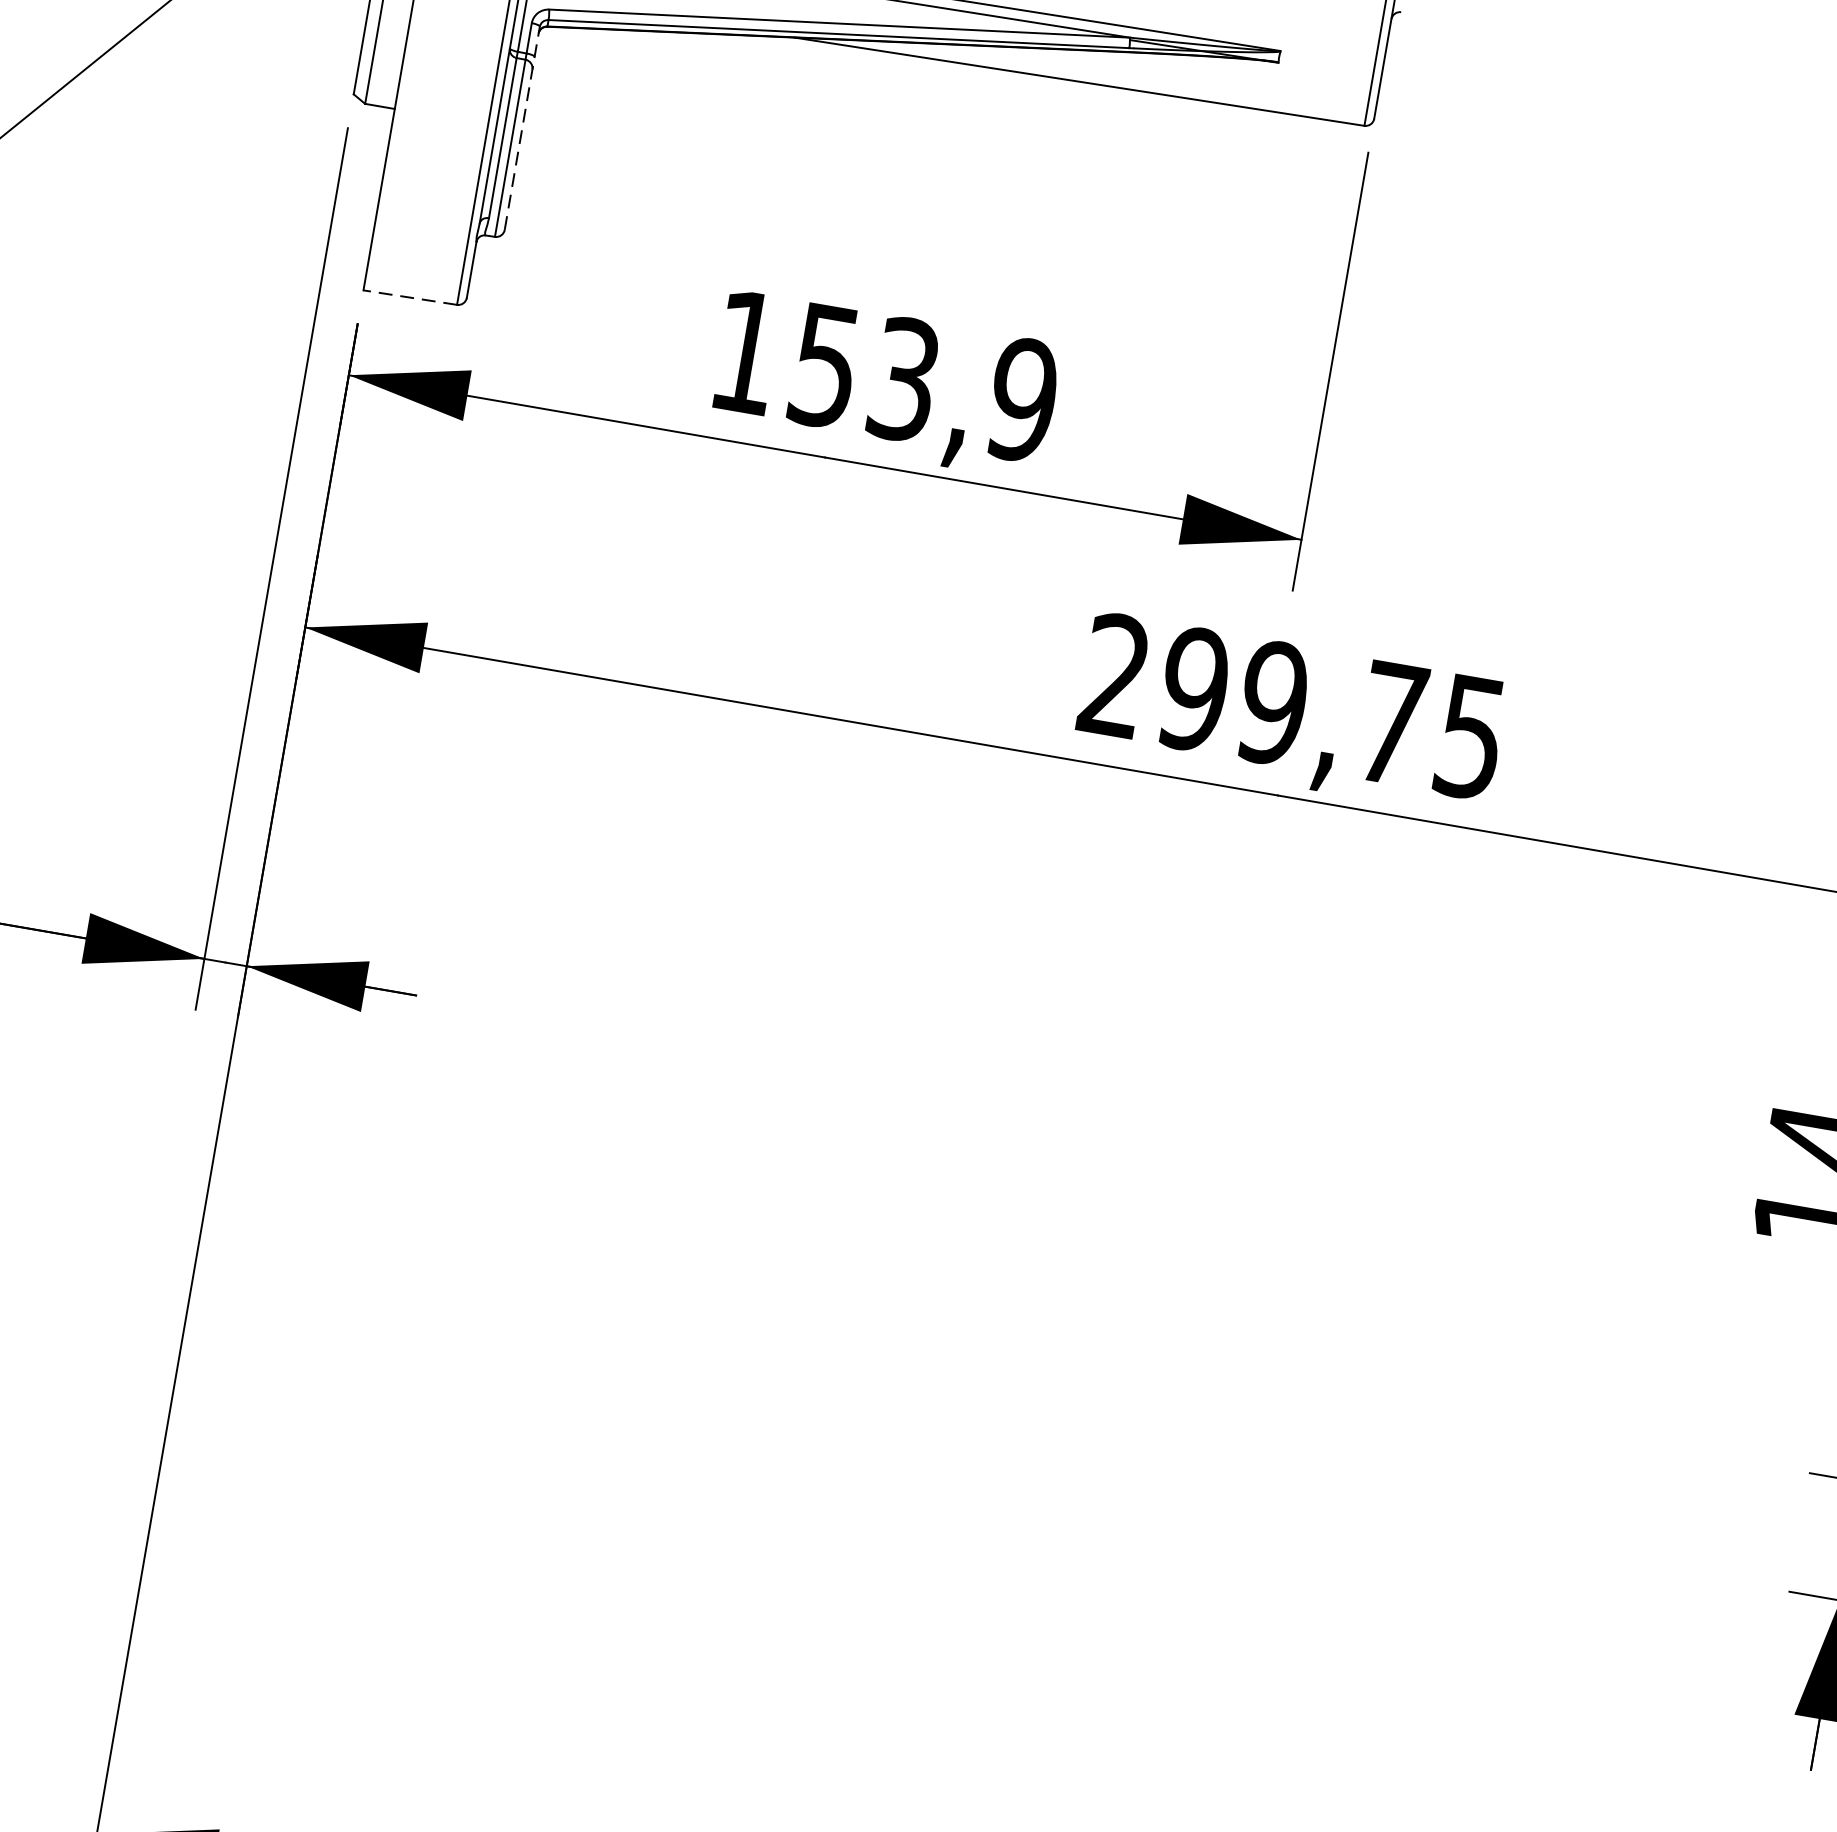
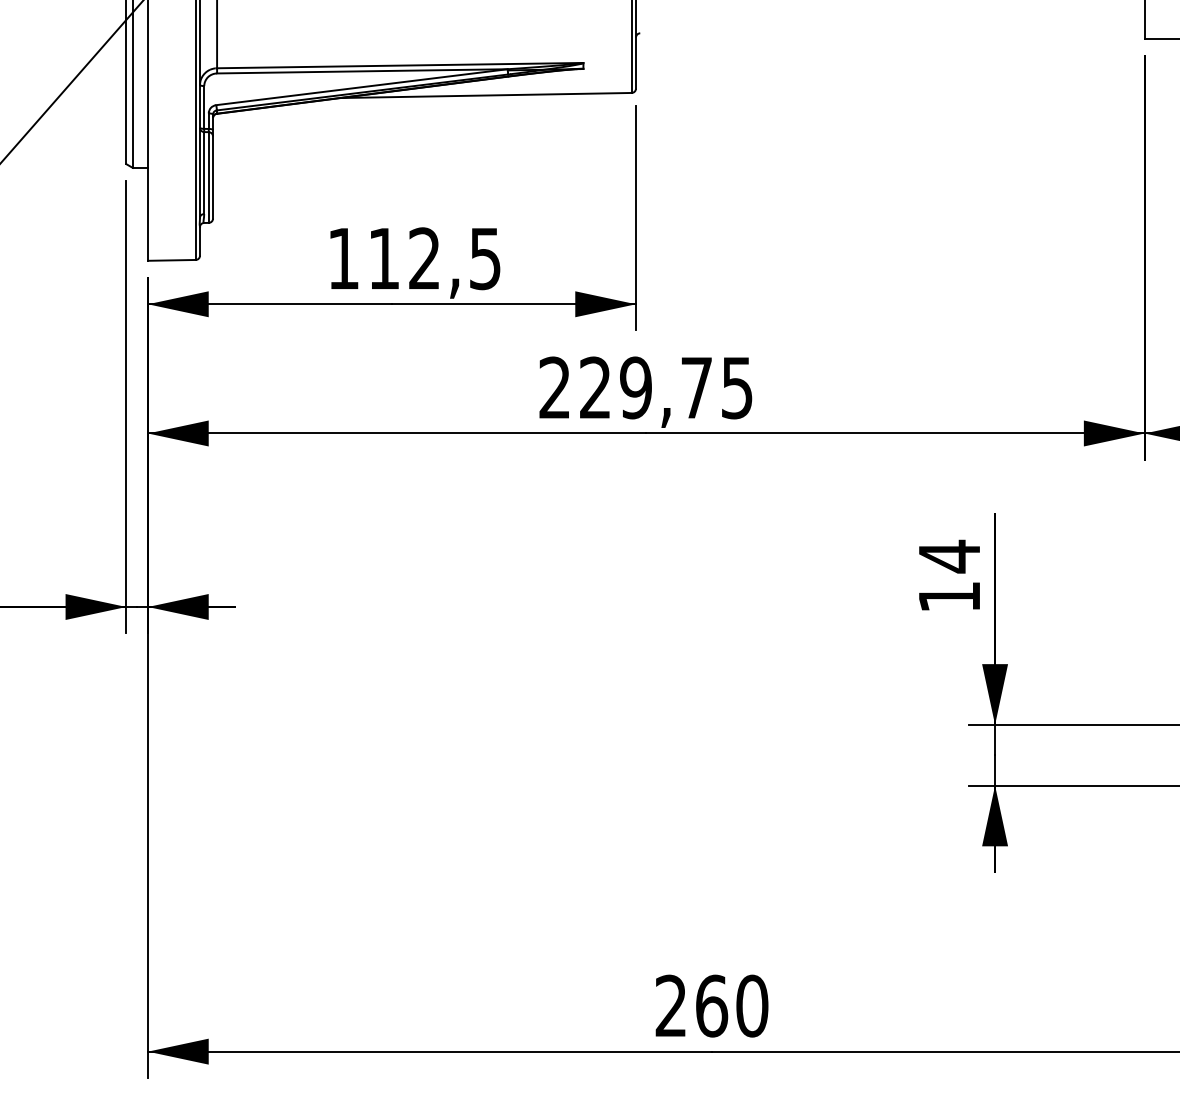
line: (523, 128) -> (213, 166), dashed -> solid
line: (409, 297) -> (171, 260), dashed -> solid
text: (925, 382) -> (435, 258), 153,9 -> 112,5
text: (1194, 688) -> (595, 387), 299,75 -> 229,75

